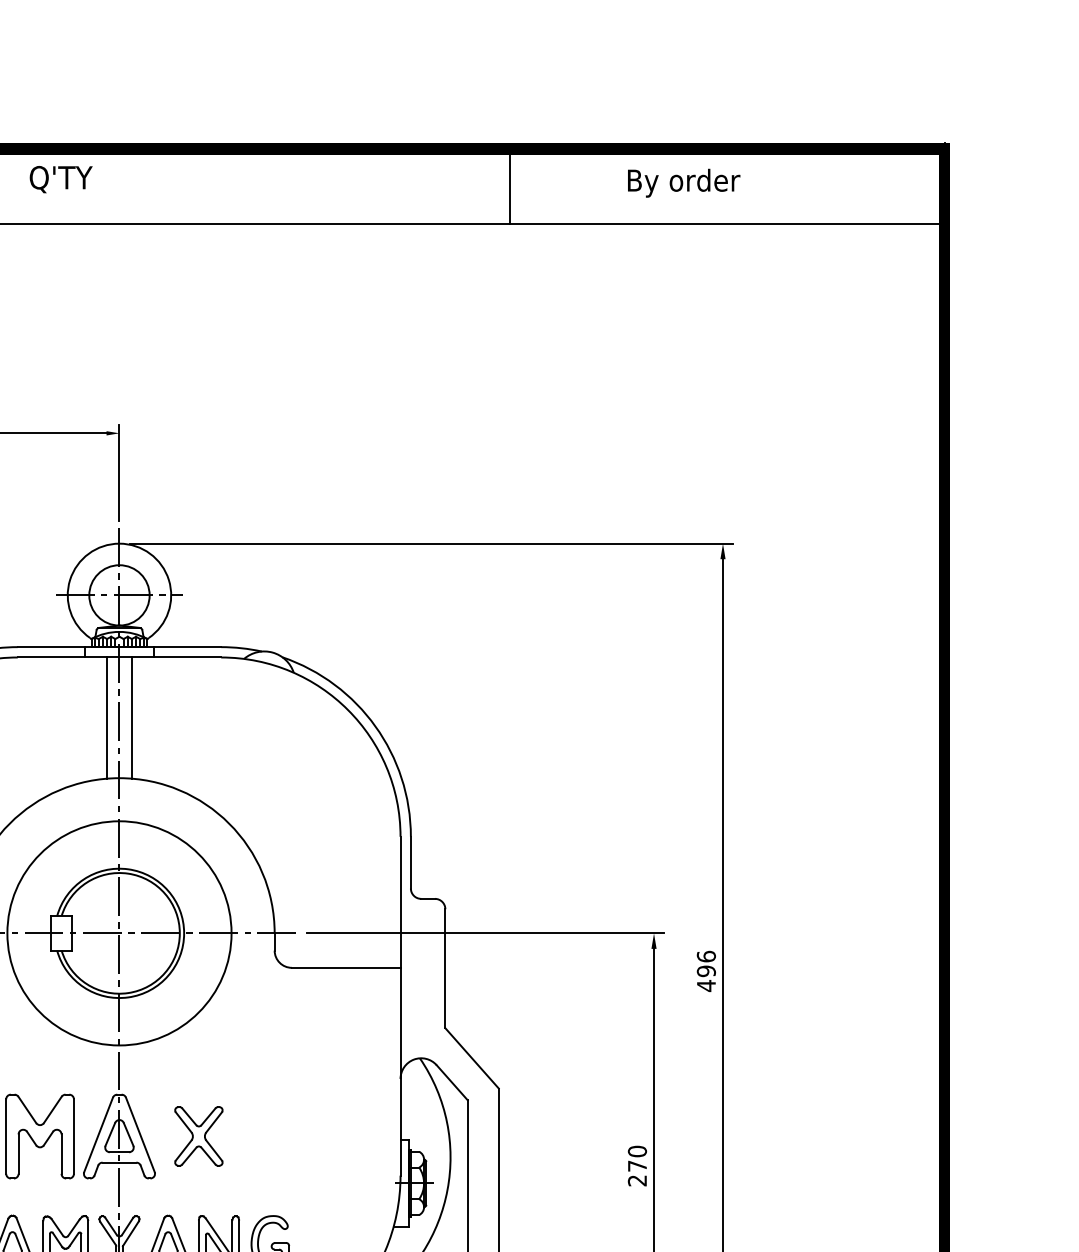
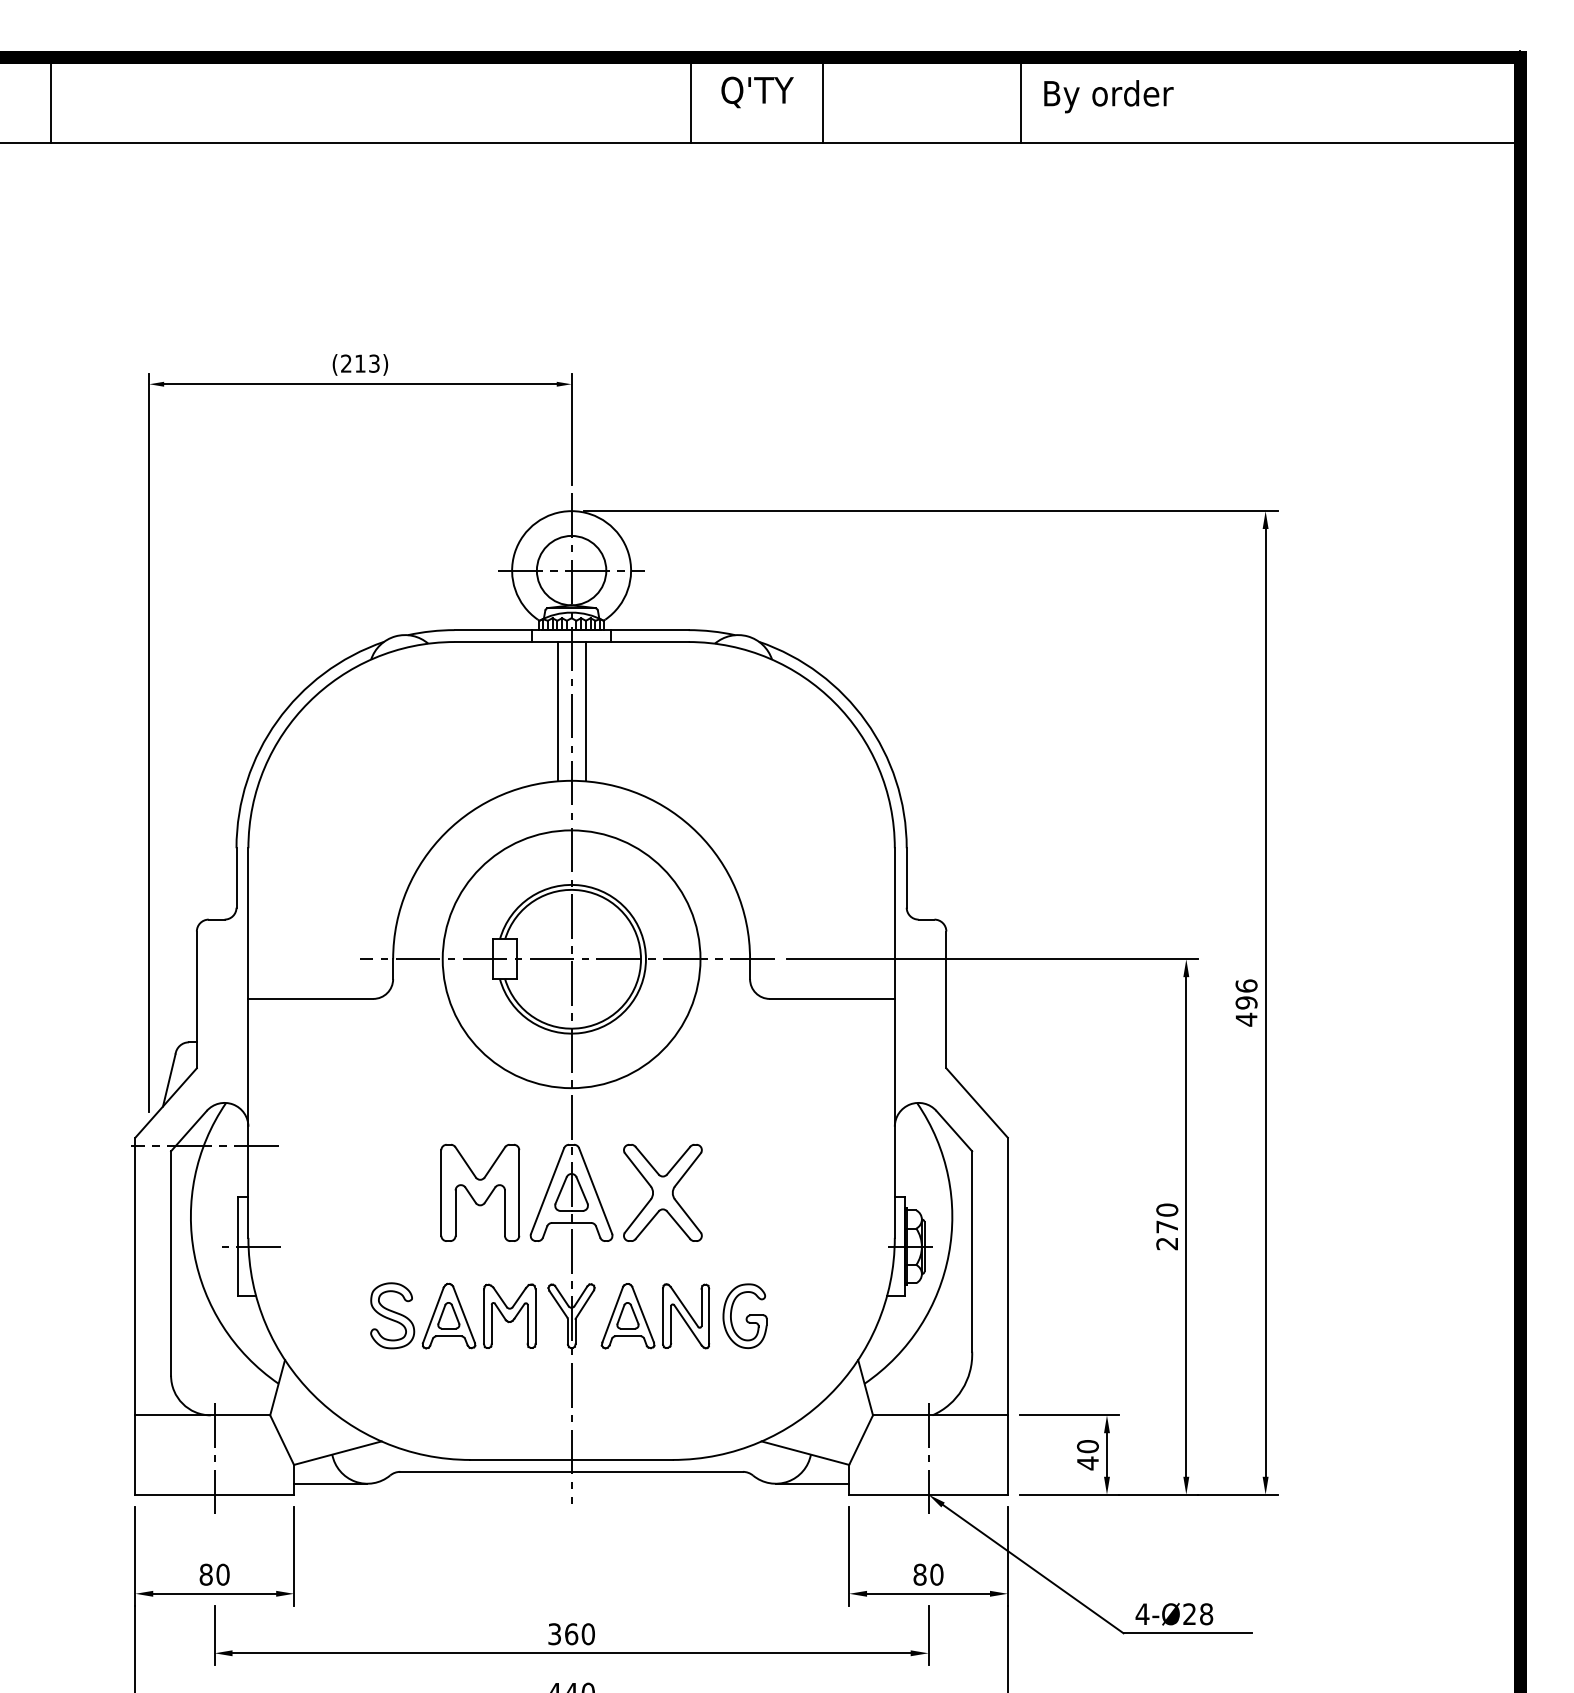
text: (61, 179) -> (757, 92), moved
text: (683, 183) -> (1108, 96), moved
line: (222, 186) -> (690, 100), added
line: (337, 186) -> (822, 100), added
part: (198, 1136) -> (662, 1192), size x1.43

